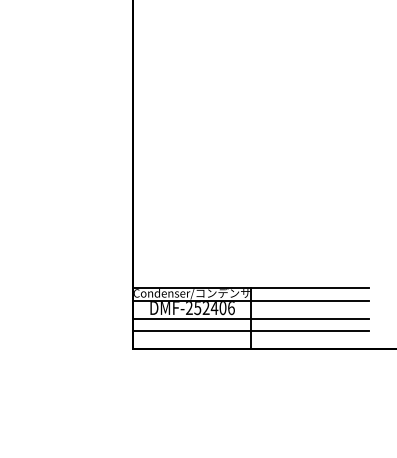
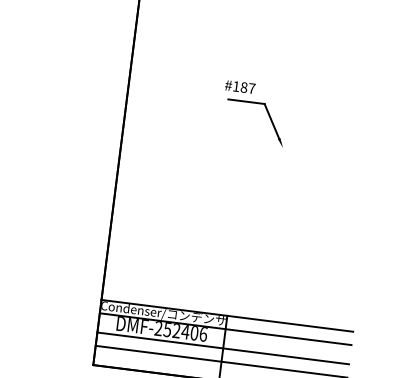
part: (252, 89) -> (255, 103), added

